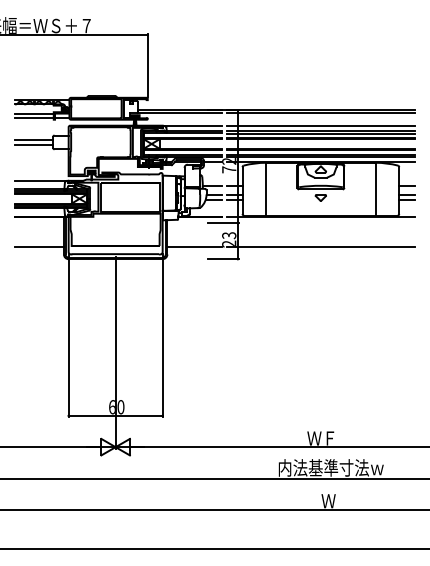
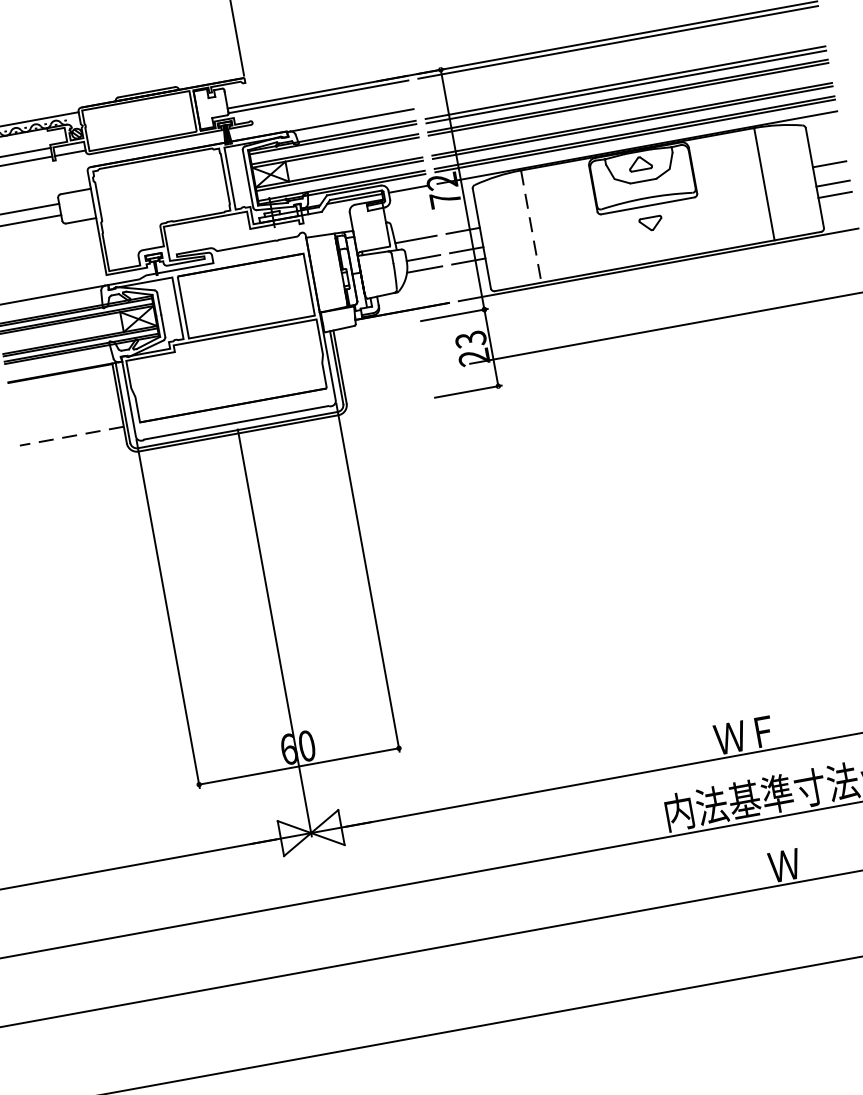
line: (320, 125) -> (622, 70), removed
line: (266, 189) -> (532, 227), solid -> dashed
line: (39, 246) -> (71, 435), solid -> dashed
line: (194, 246) -> (401, 376), removed

